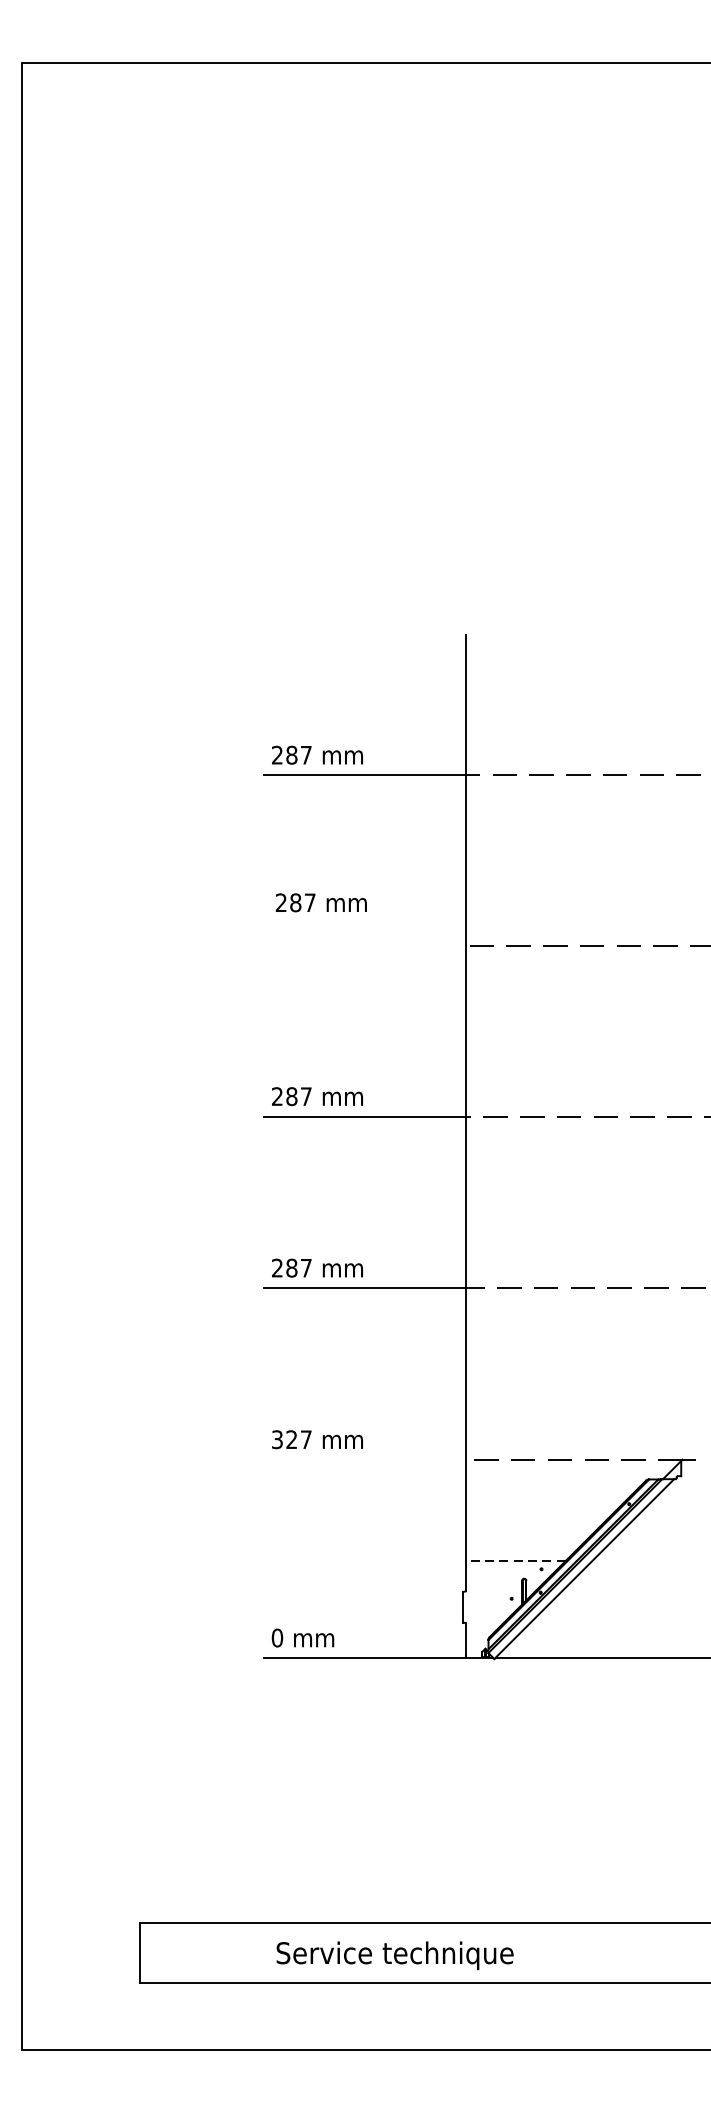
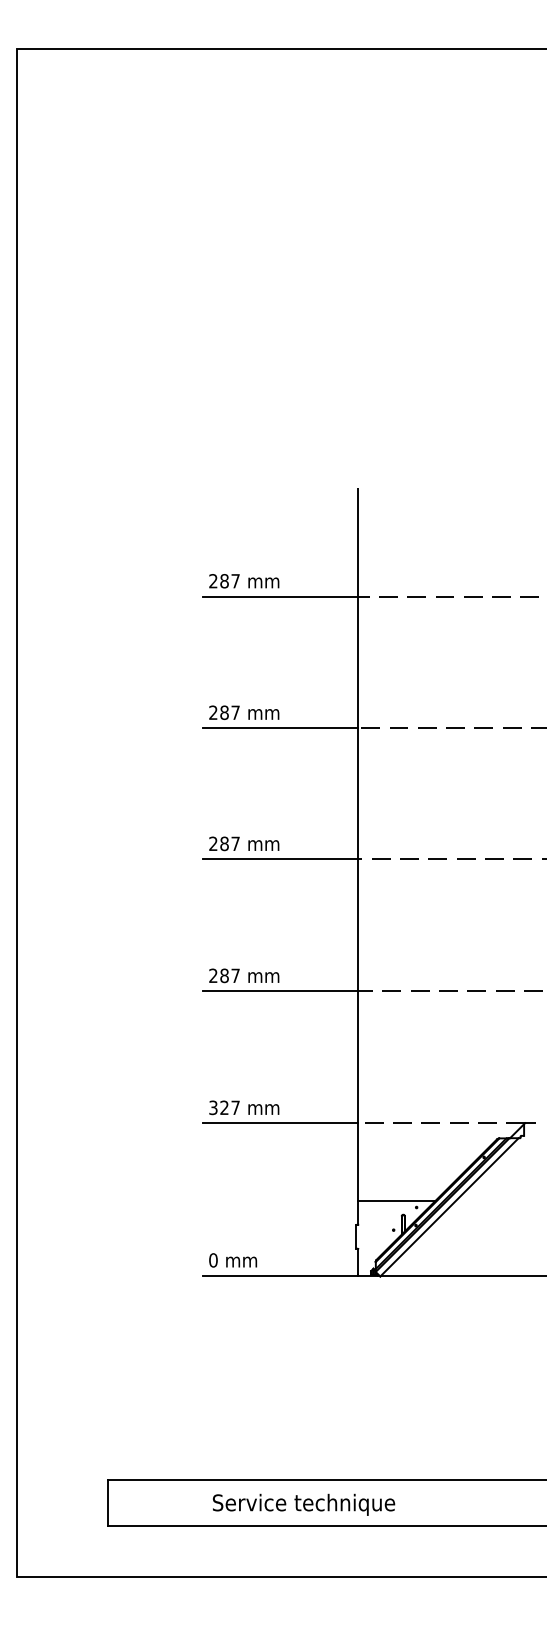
text: (321, 902) -> (244, 712), moved
line: (364, 946) -> (280, 728), added
line: (364, 1460) -> (280, 1123), added
line: (515, 1561) -> (396, 1201), dashed -> solid

